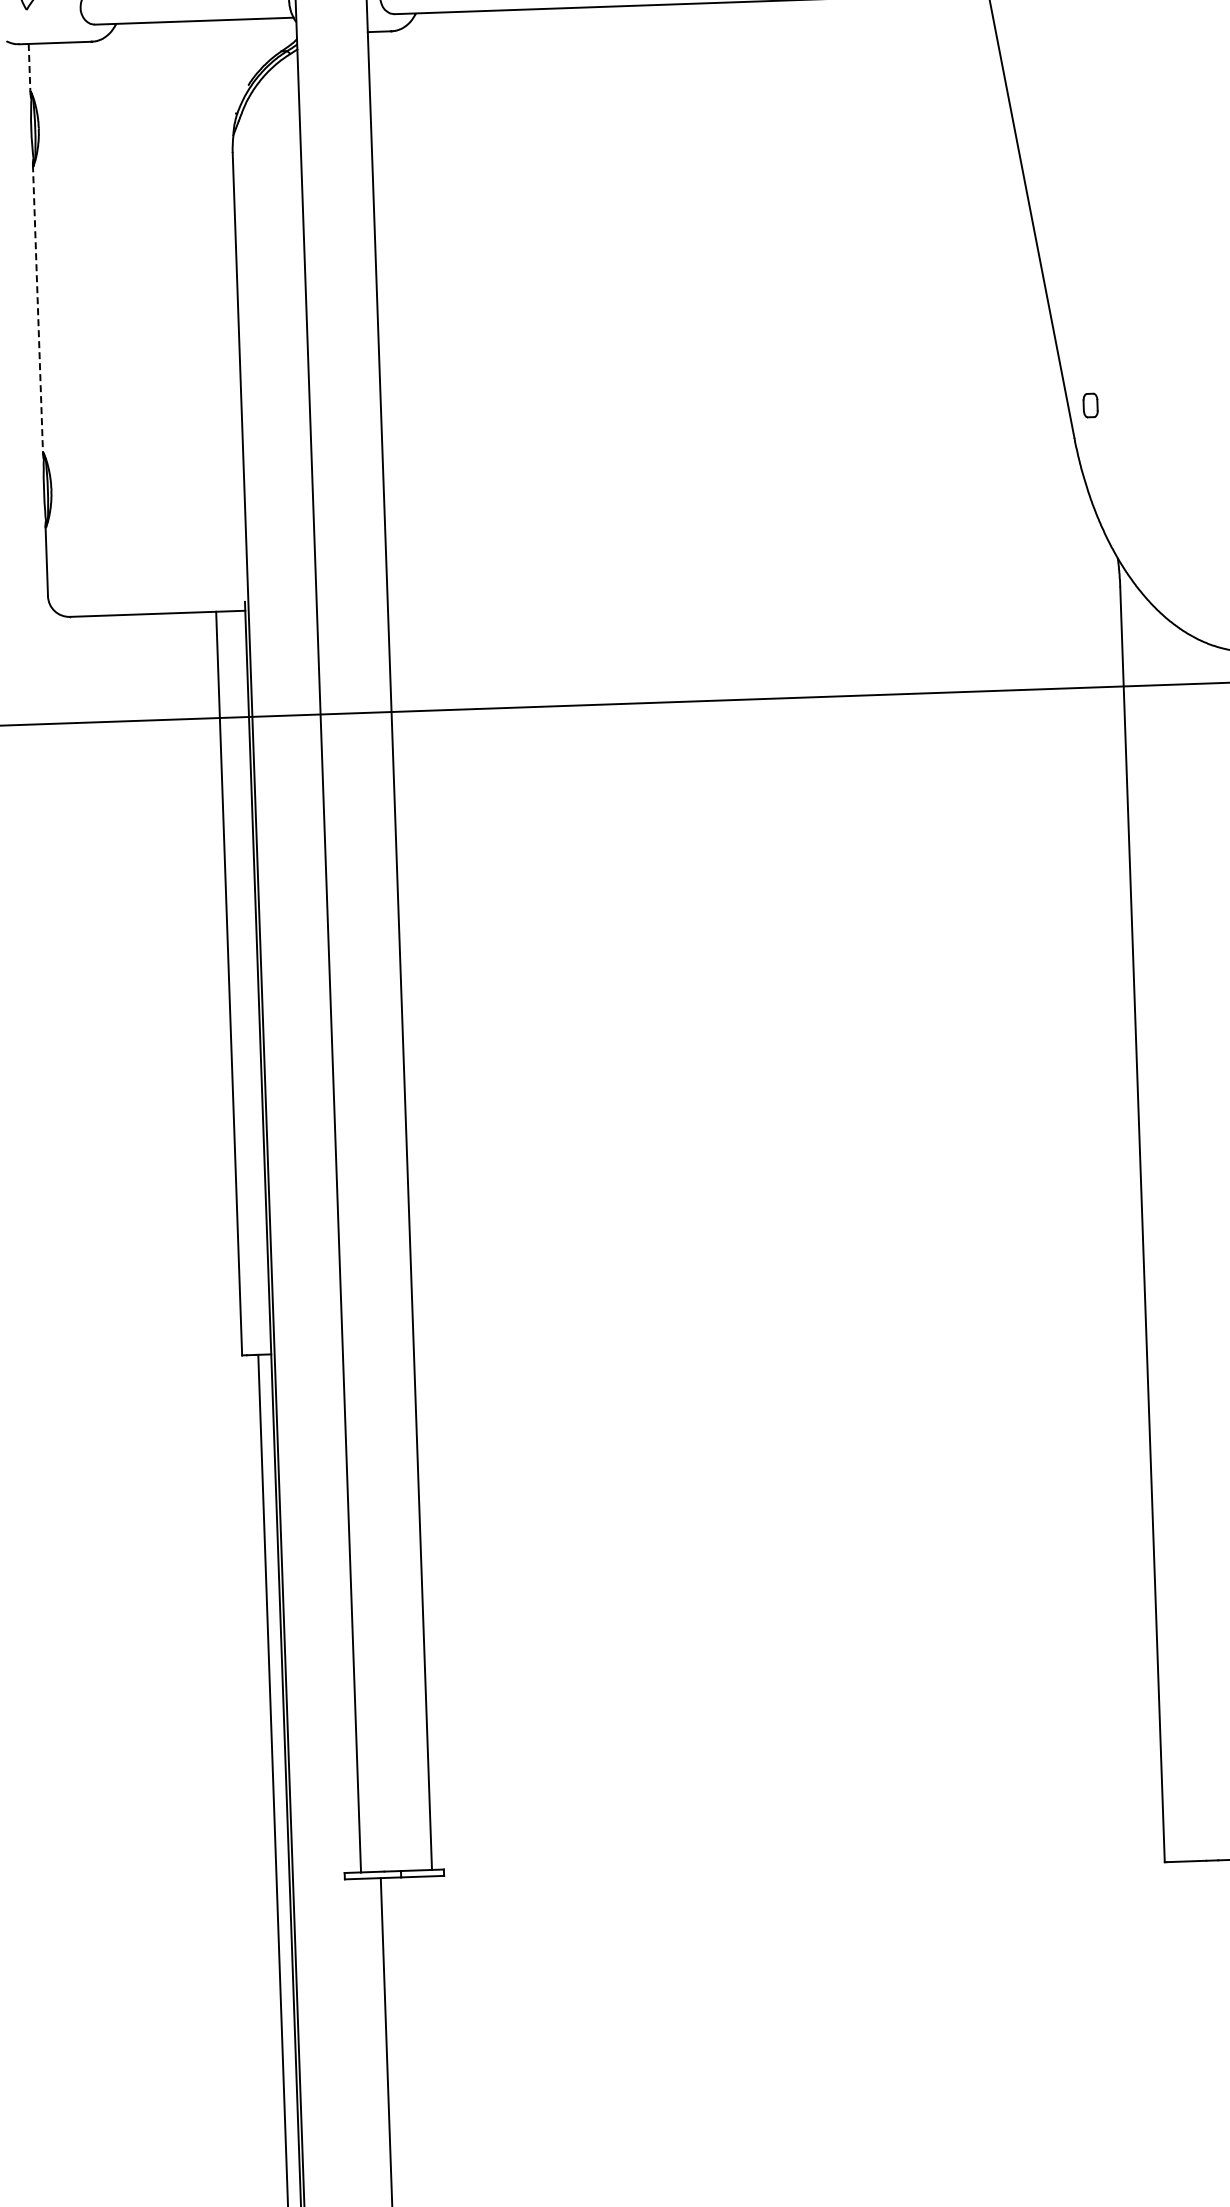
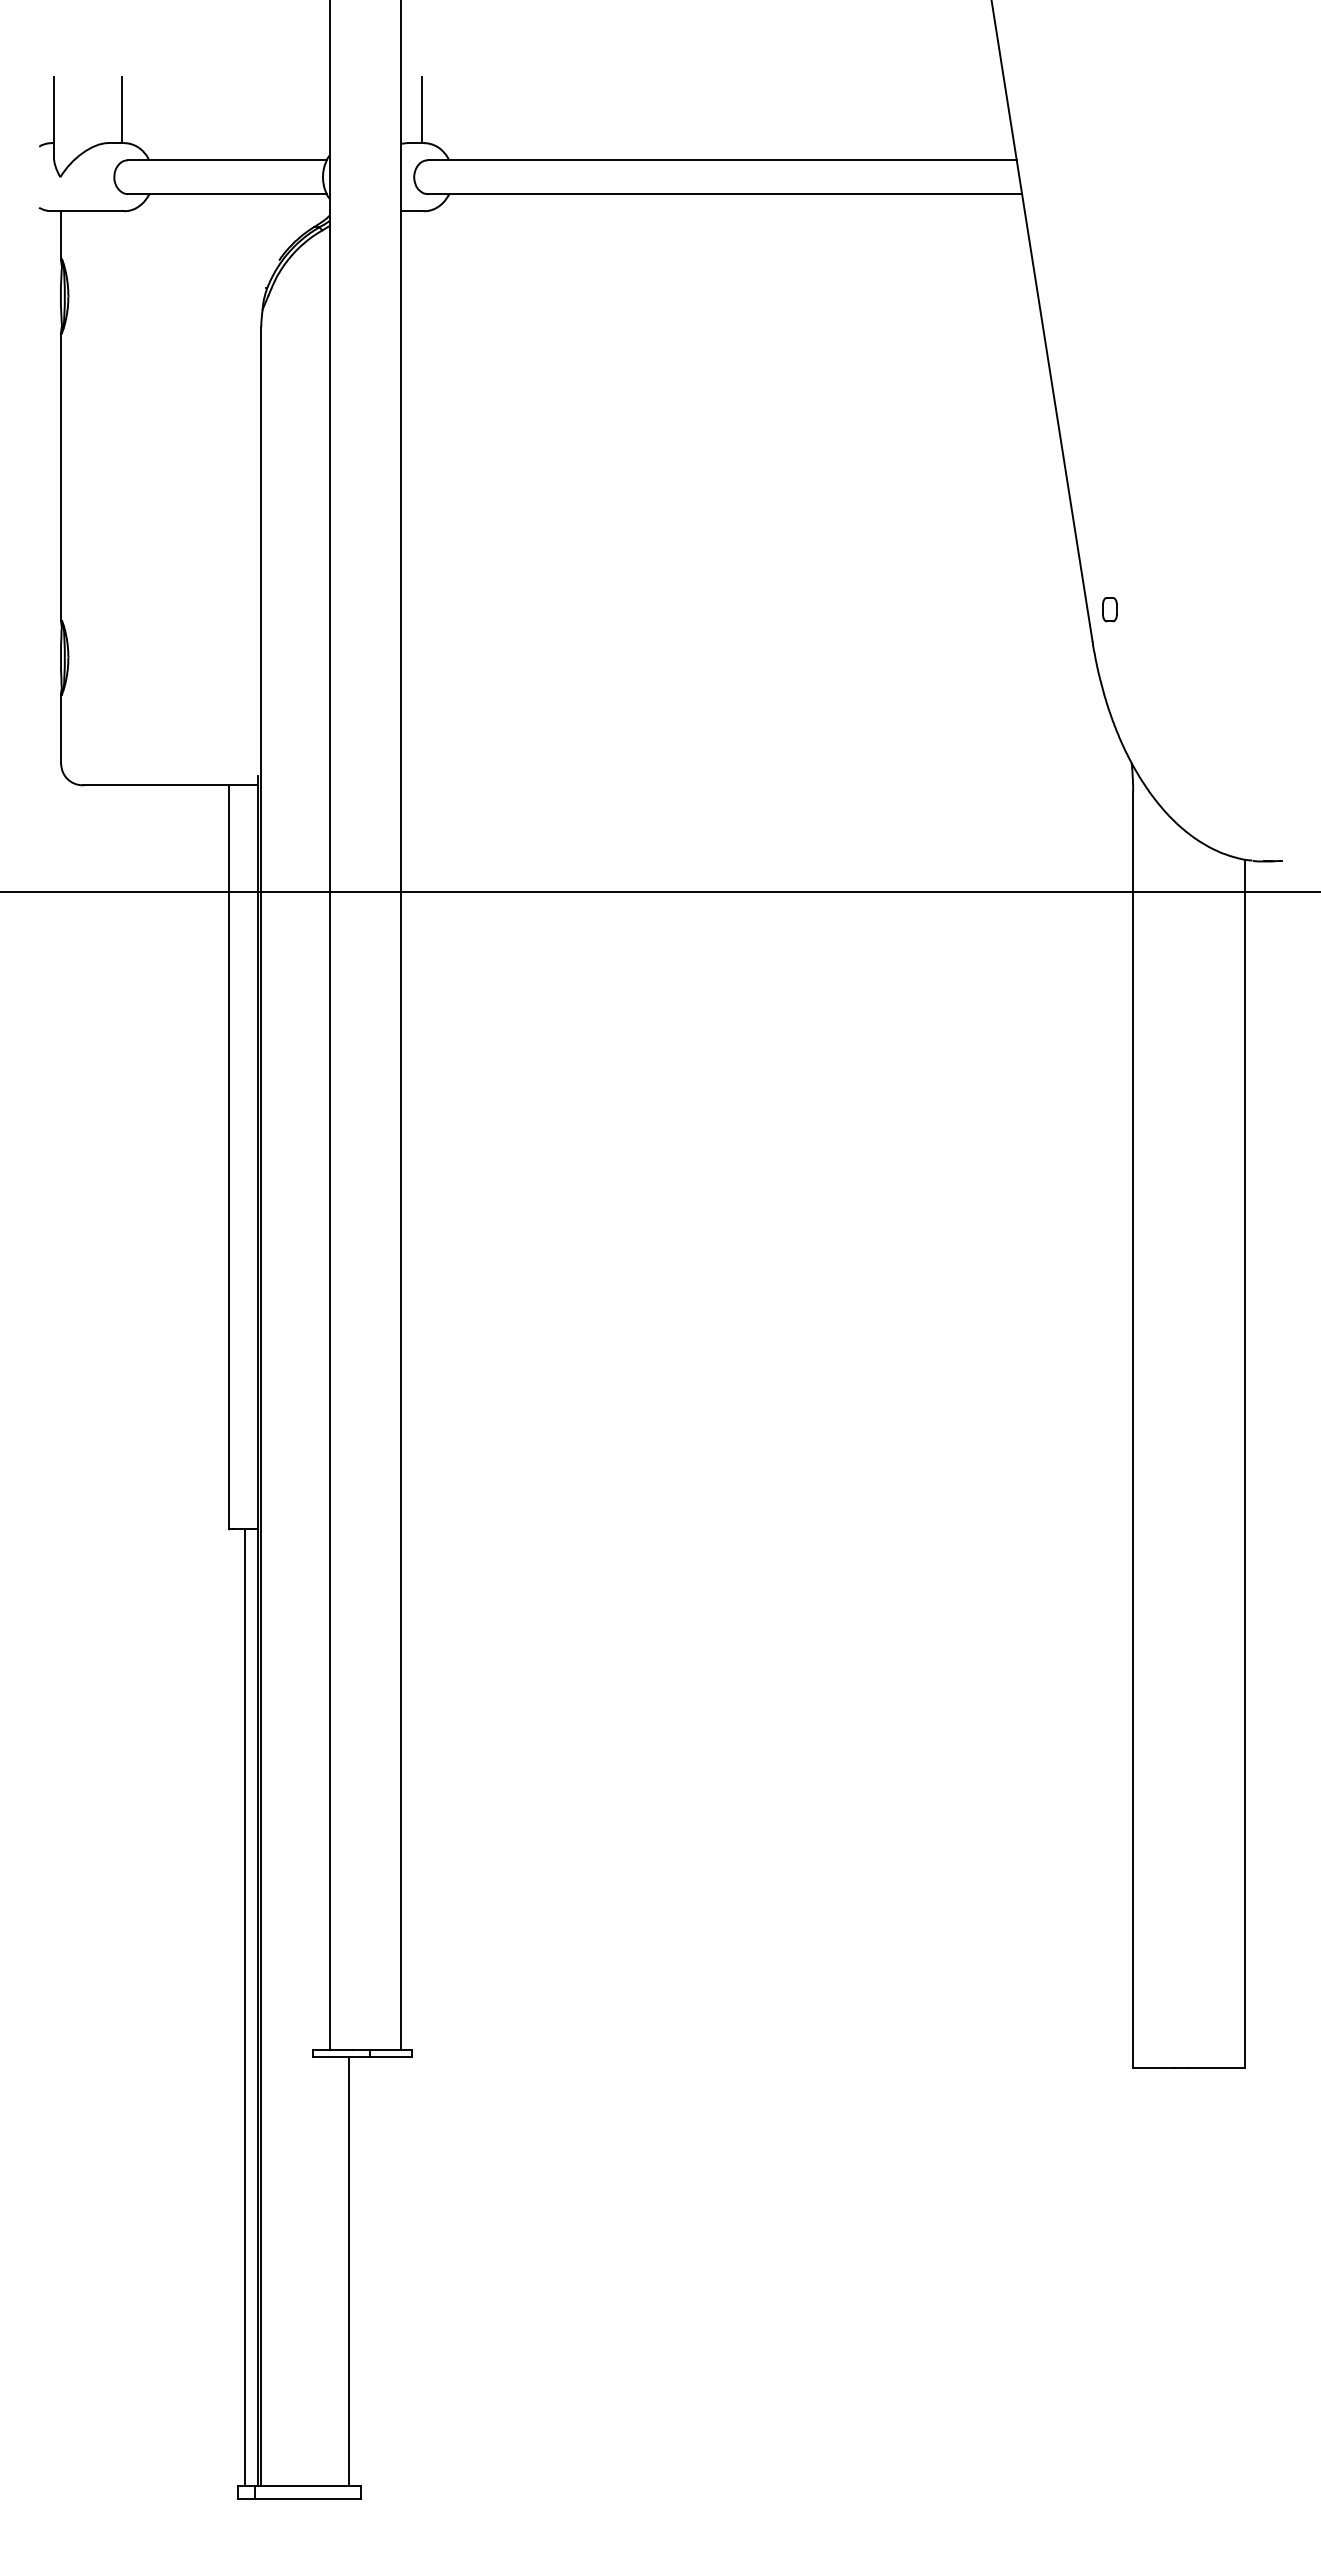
line: (29, 68) -> (61, 235), dashed -> solid
line: (38, 310) -> (61, 477), dashed -> solid

